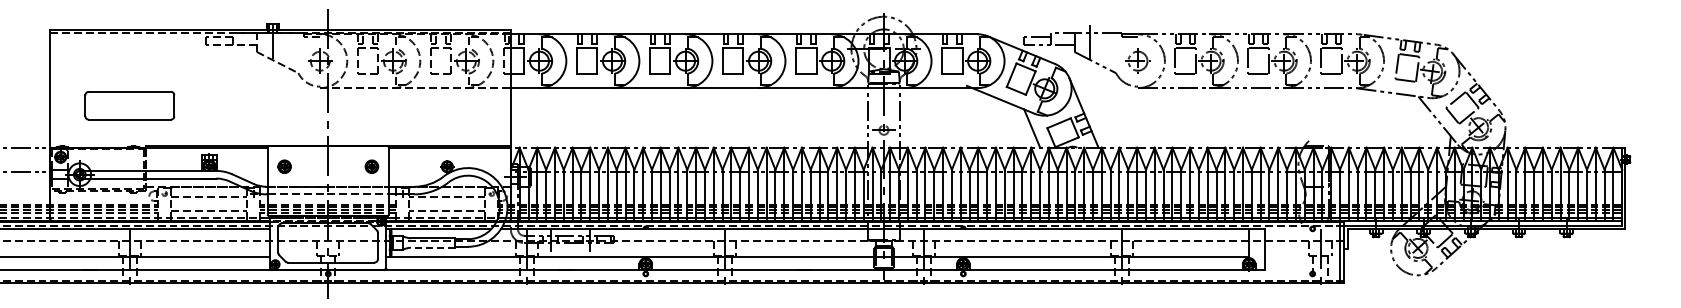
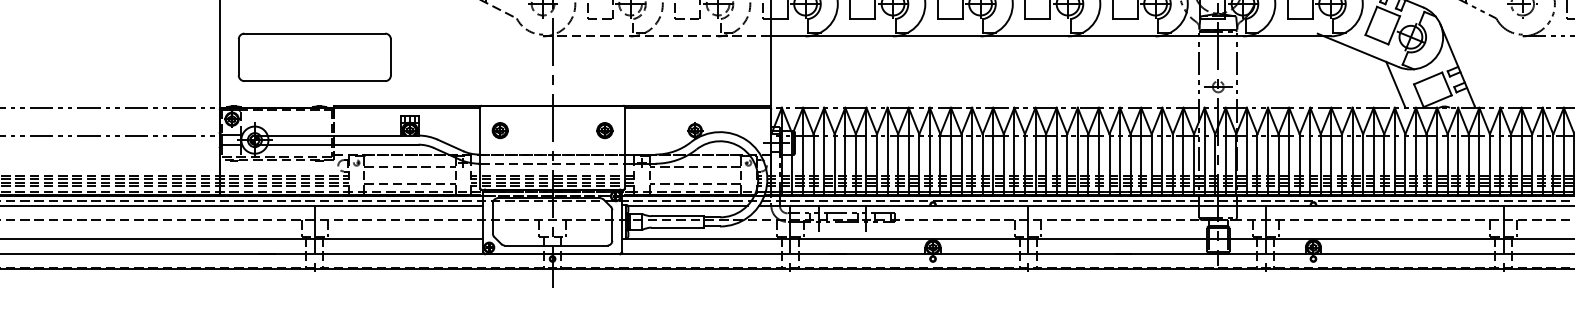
part: (129, 105) -> (314, 57), size x1.43
line: (432, 247) -> (677, 227), dashed -> solid

